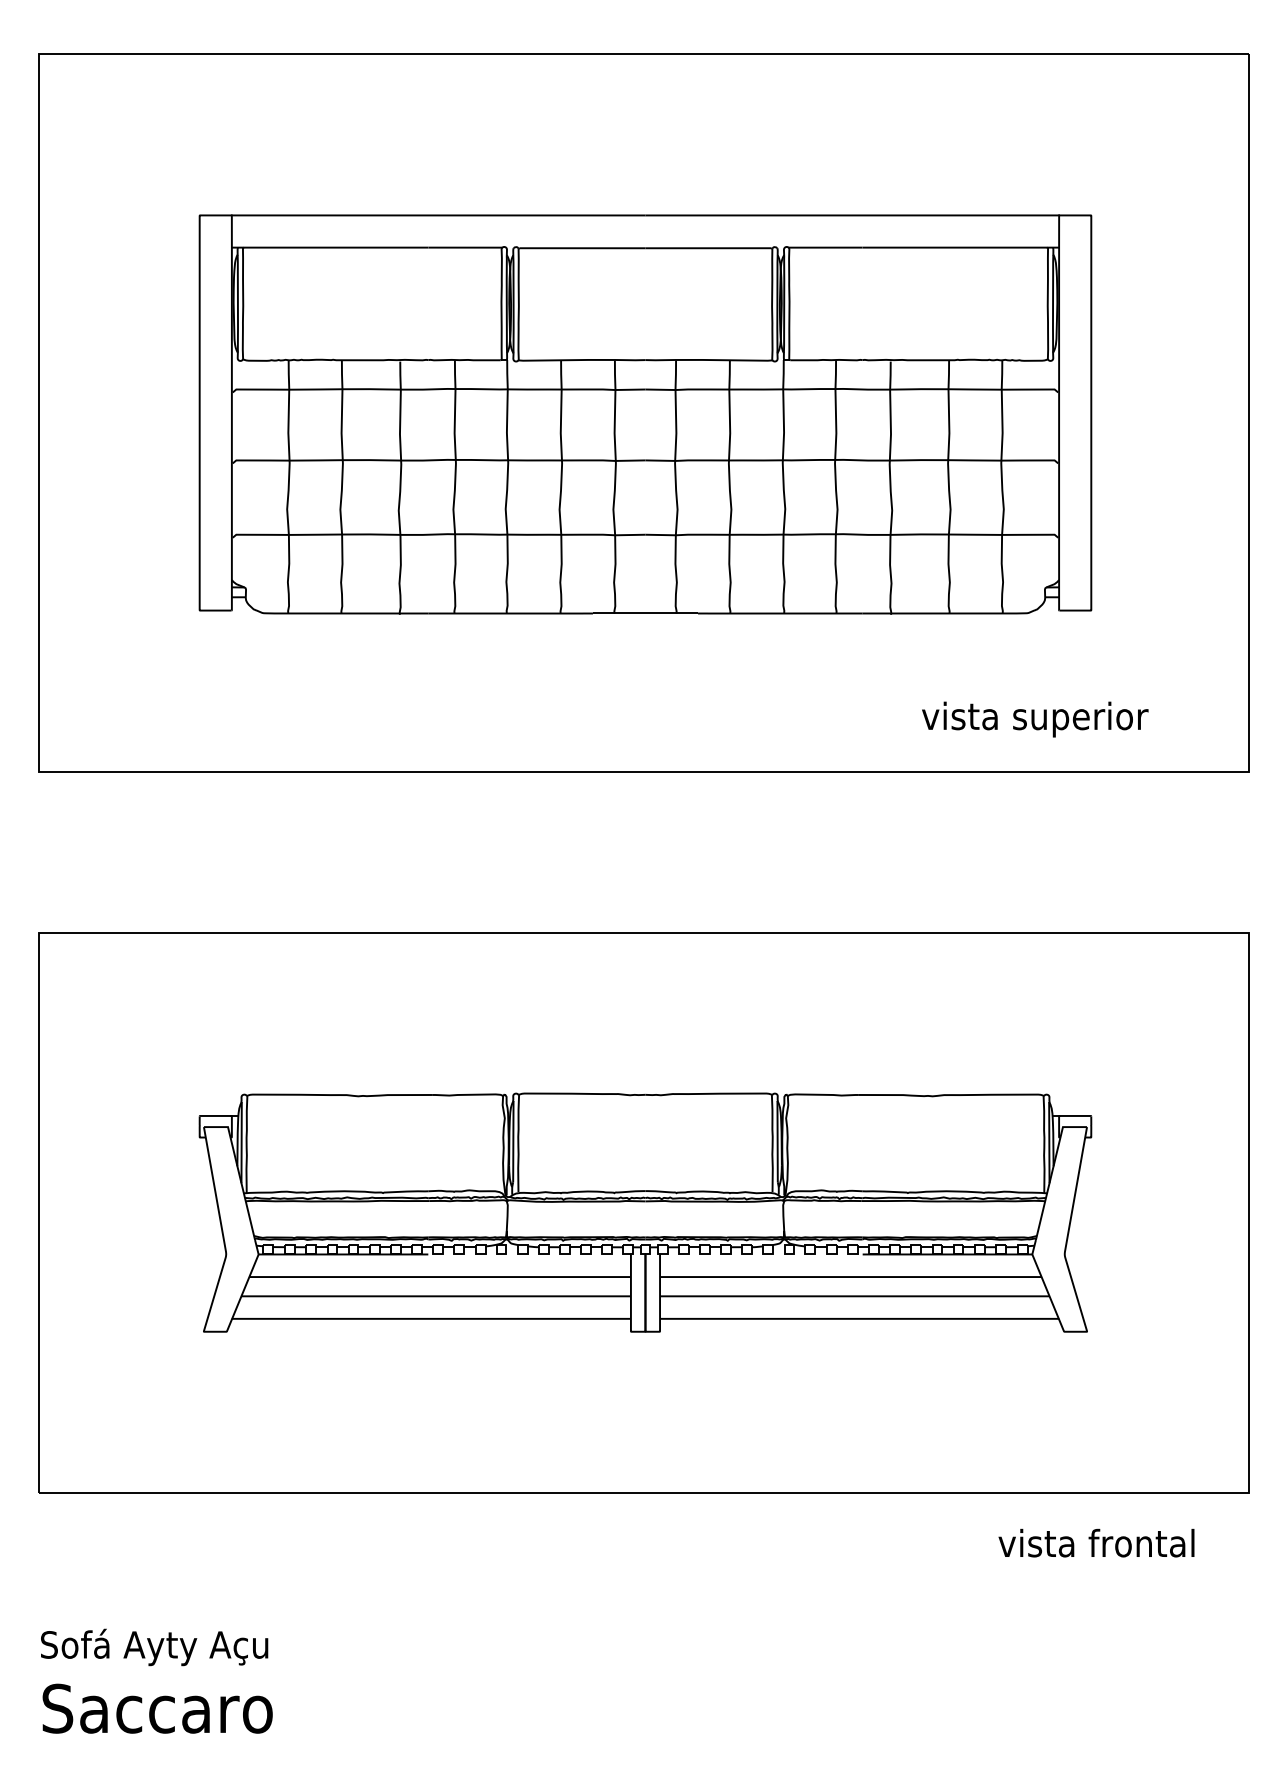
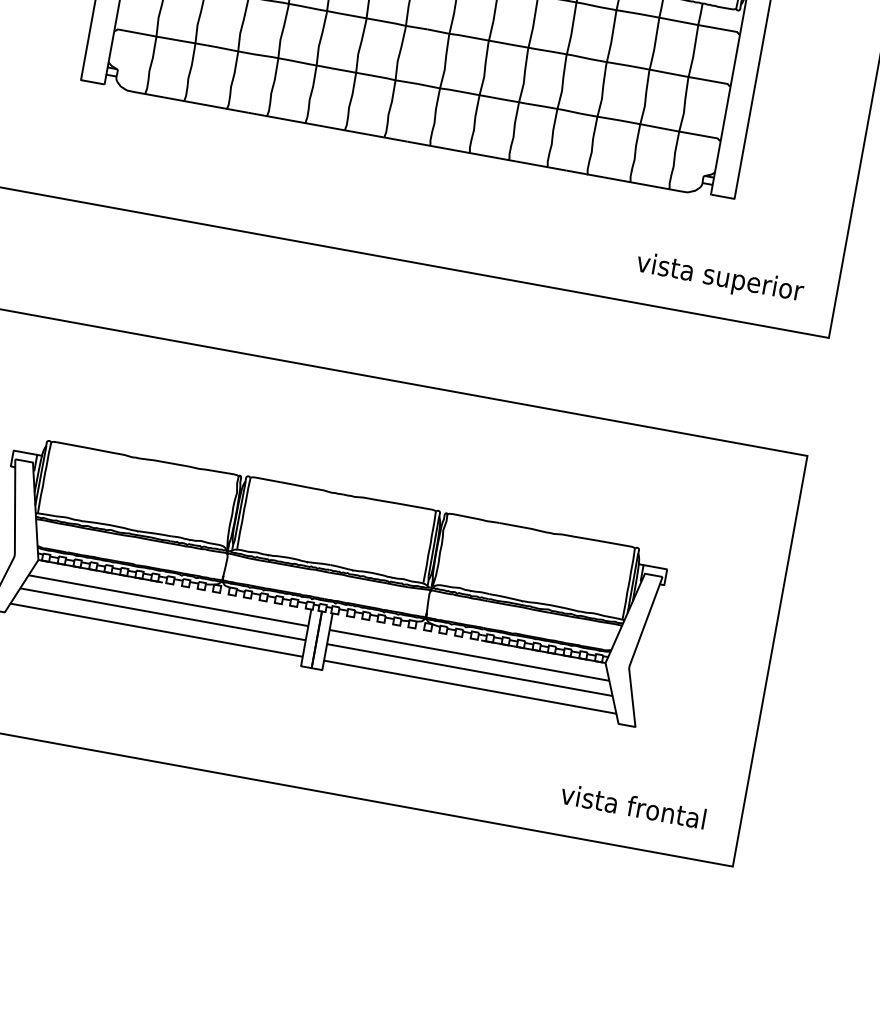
text: (1035, 719) -> (720, 278), moved
text: (1096, 1542) -> (633, 805), moved

